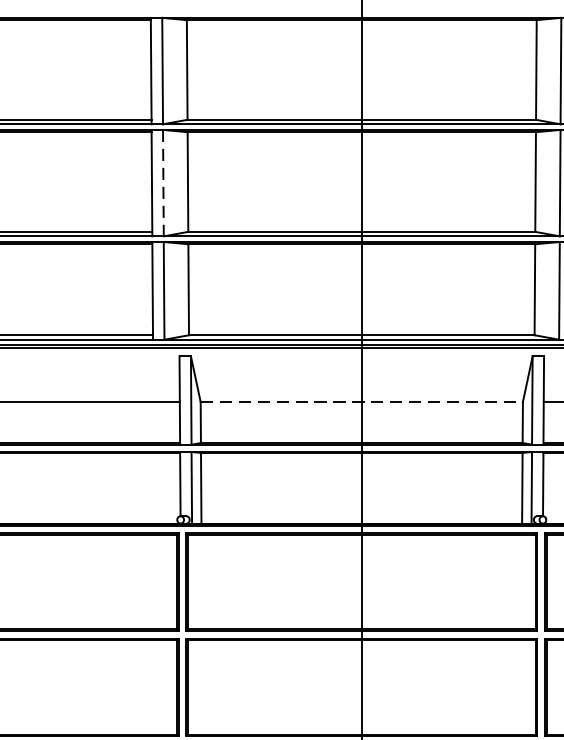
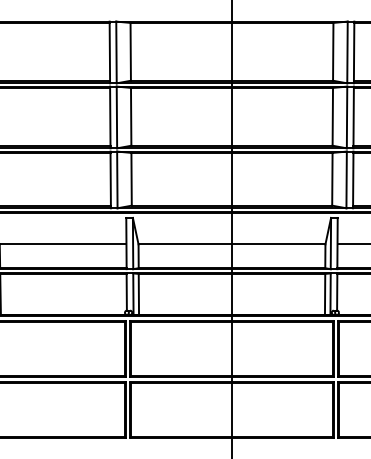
line: (162, 183) -> (116, 117), dashed -> solid
line: (362, 402) -> (232, 244), dashed -> solid

